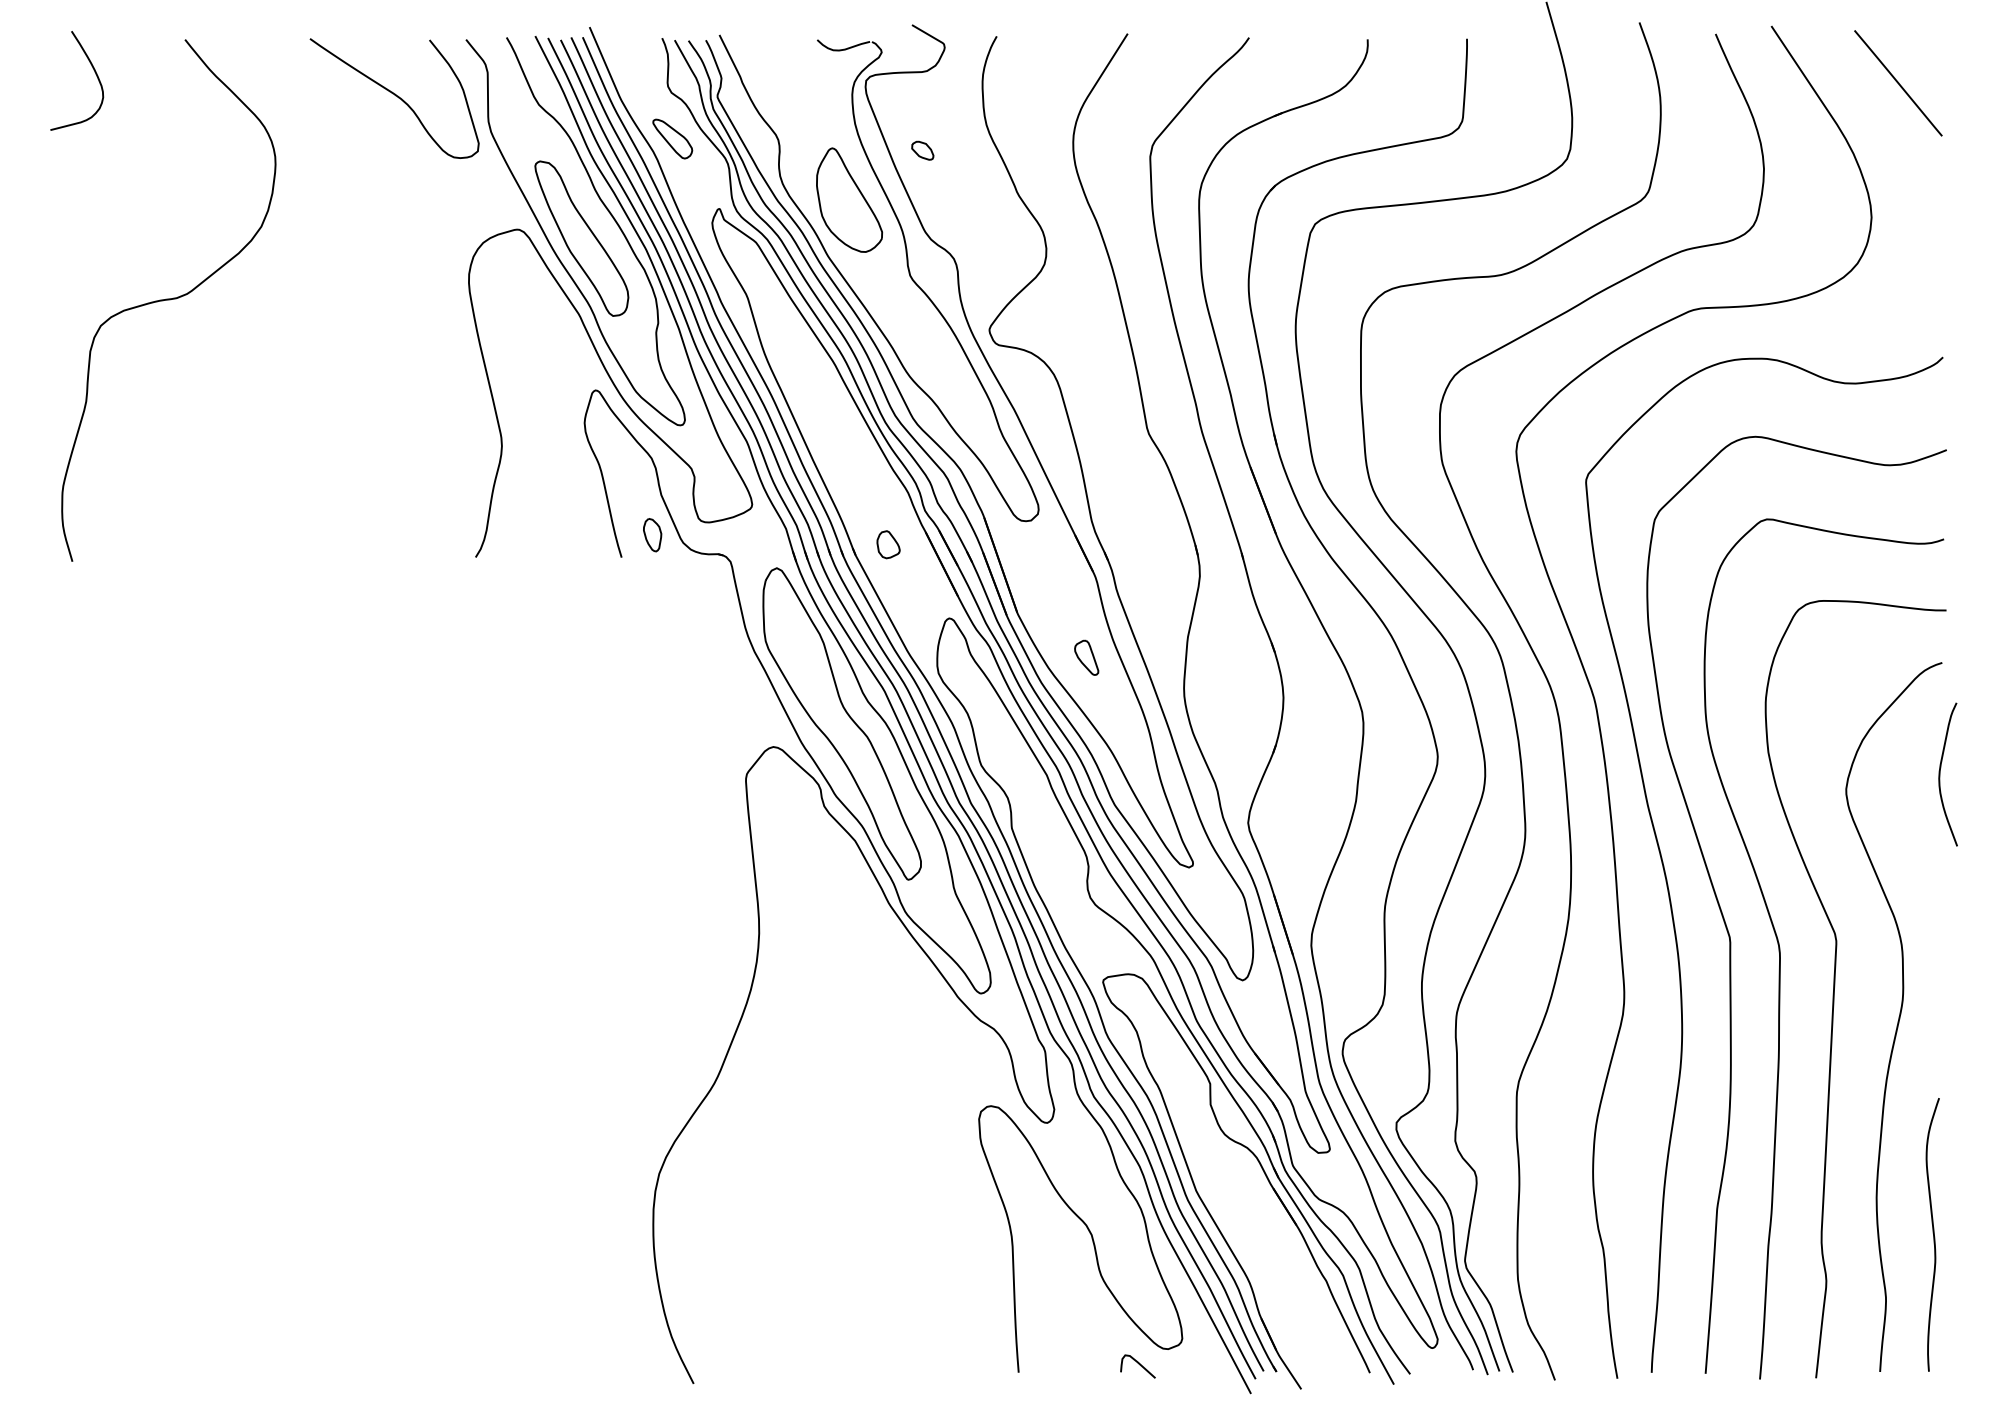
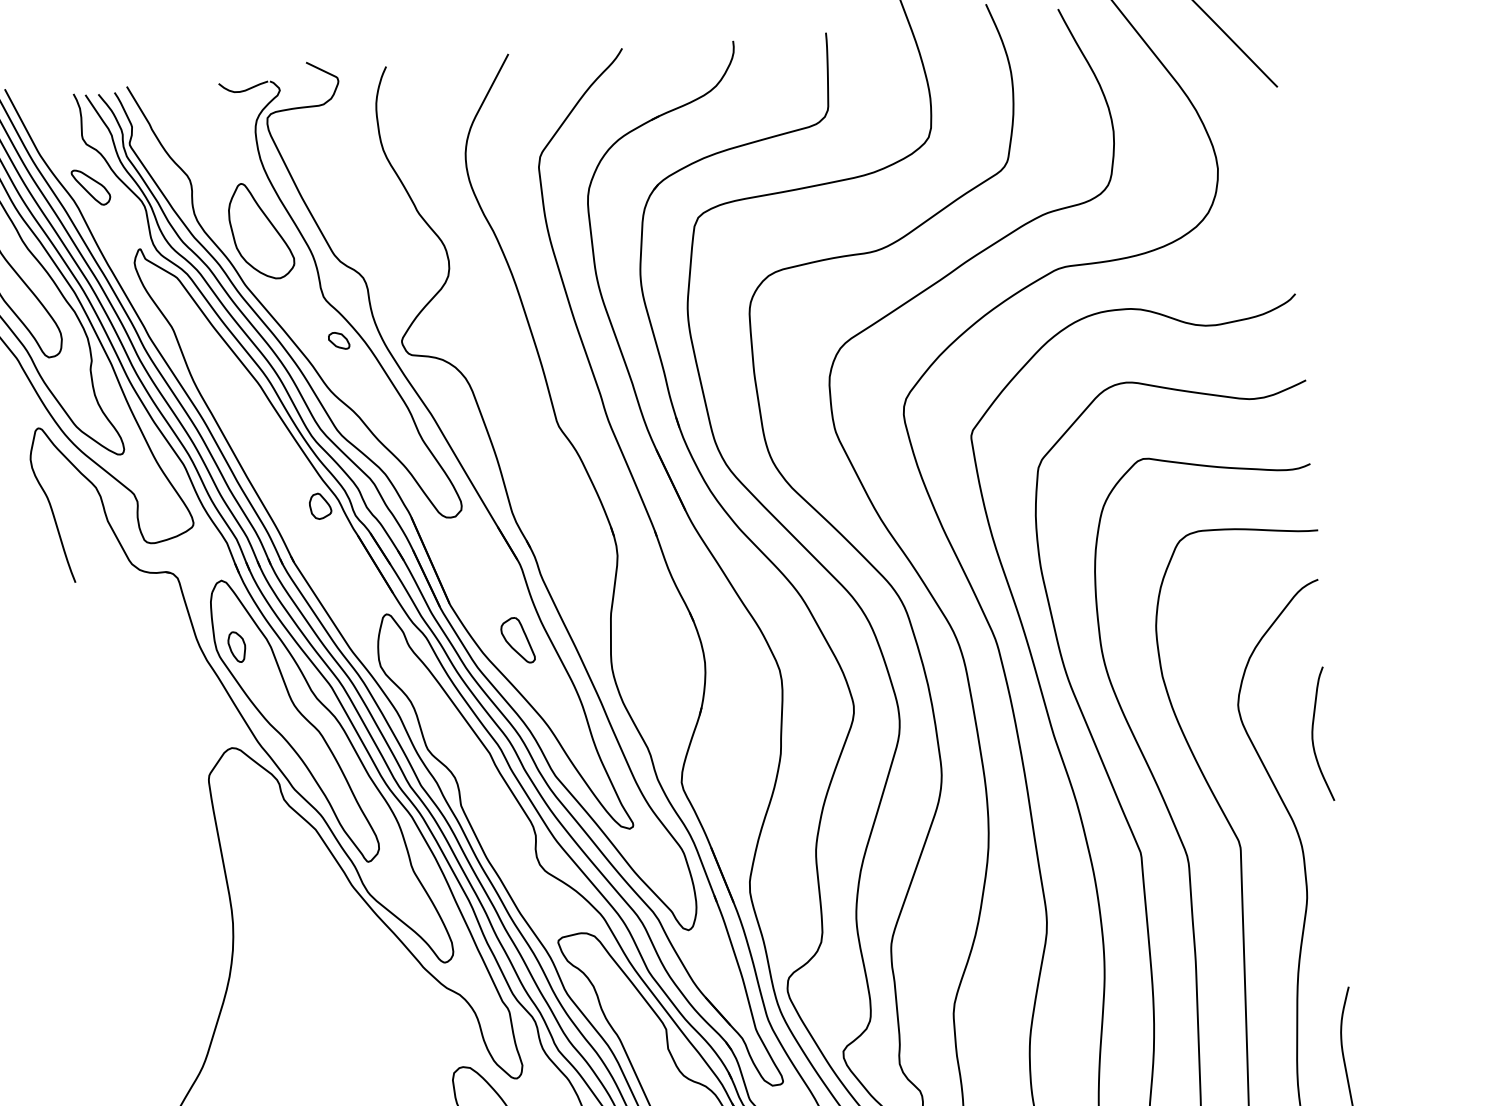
part: (922, 150) -> (338, 340), moved
part: (652, 535) -> (236, 647), moved
part: (888, 544) -> (320, 506), moved
part: (1086, 657) -> (517, 640), size x1.43
curve: (1940, 774) -> (1313, 734), moved

